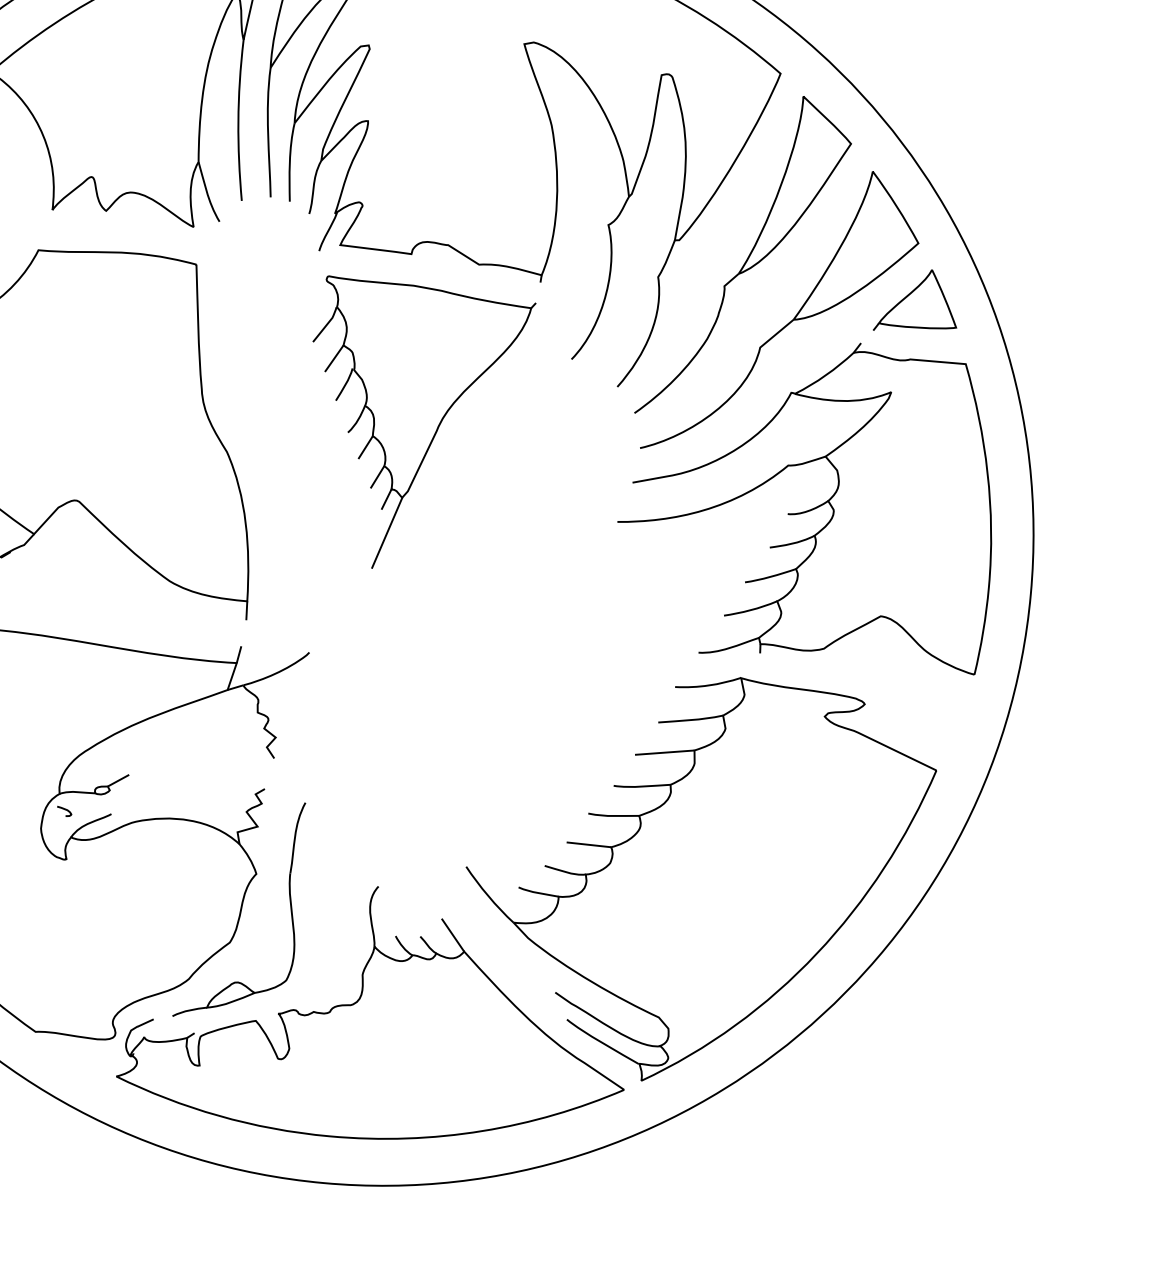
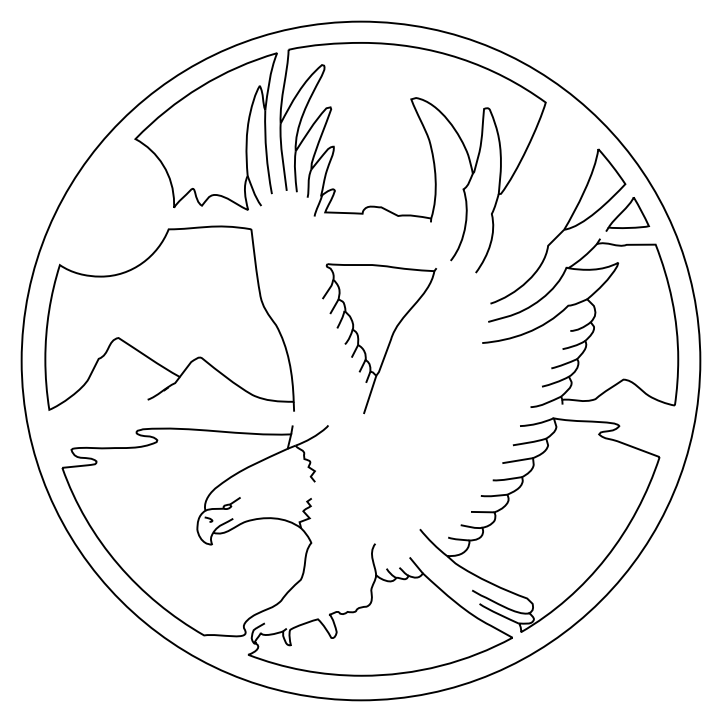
part: (744, 257) -> (535, 199), removed
part: (414, 427) -> (379, 338), moved
part: (288, 904) -> (329, 557), removed

